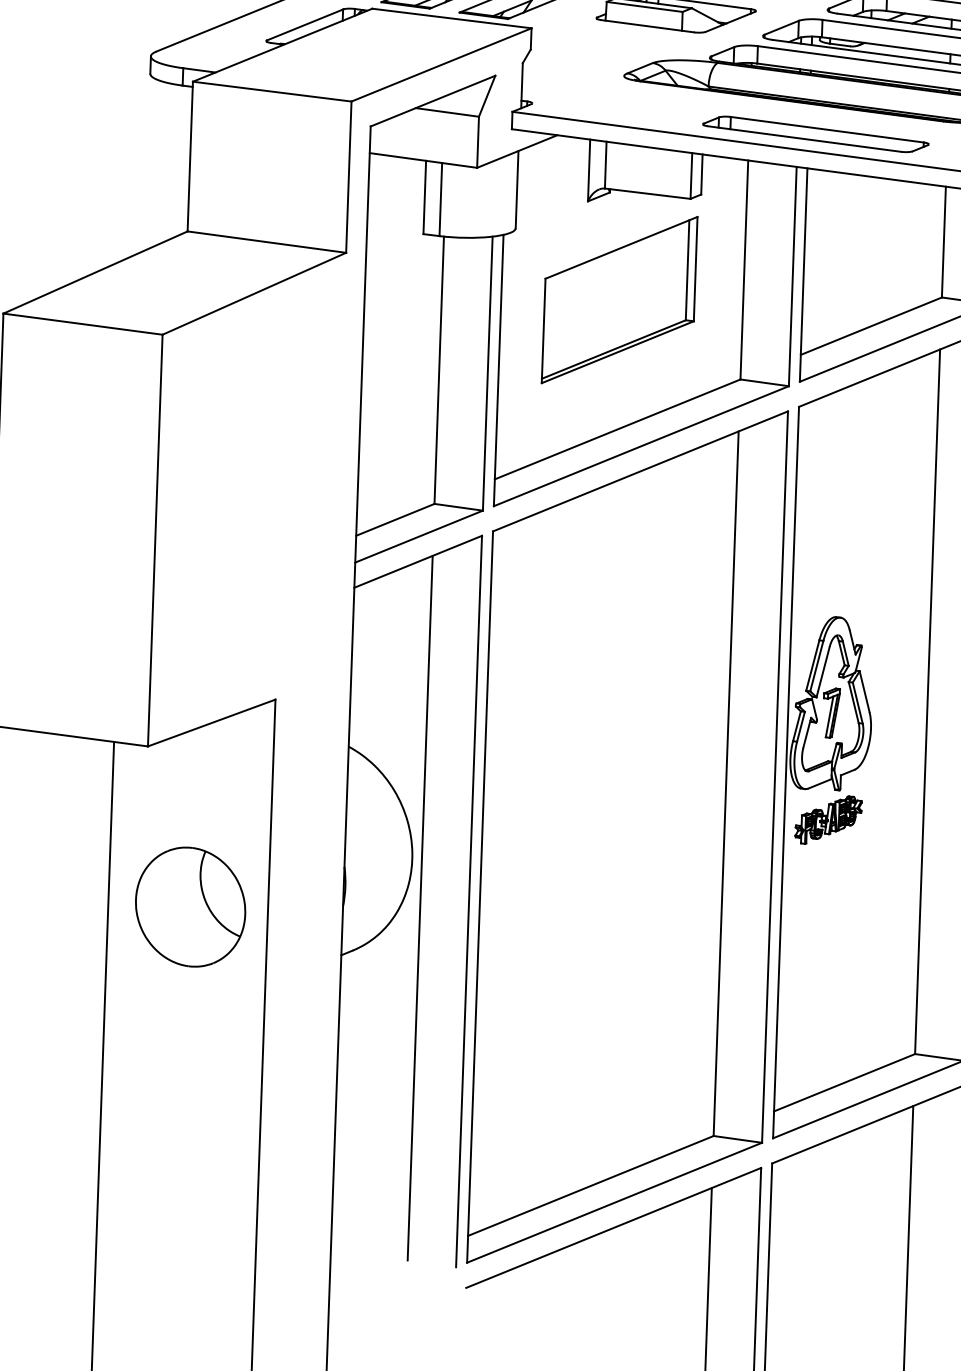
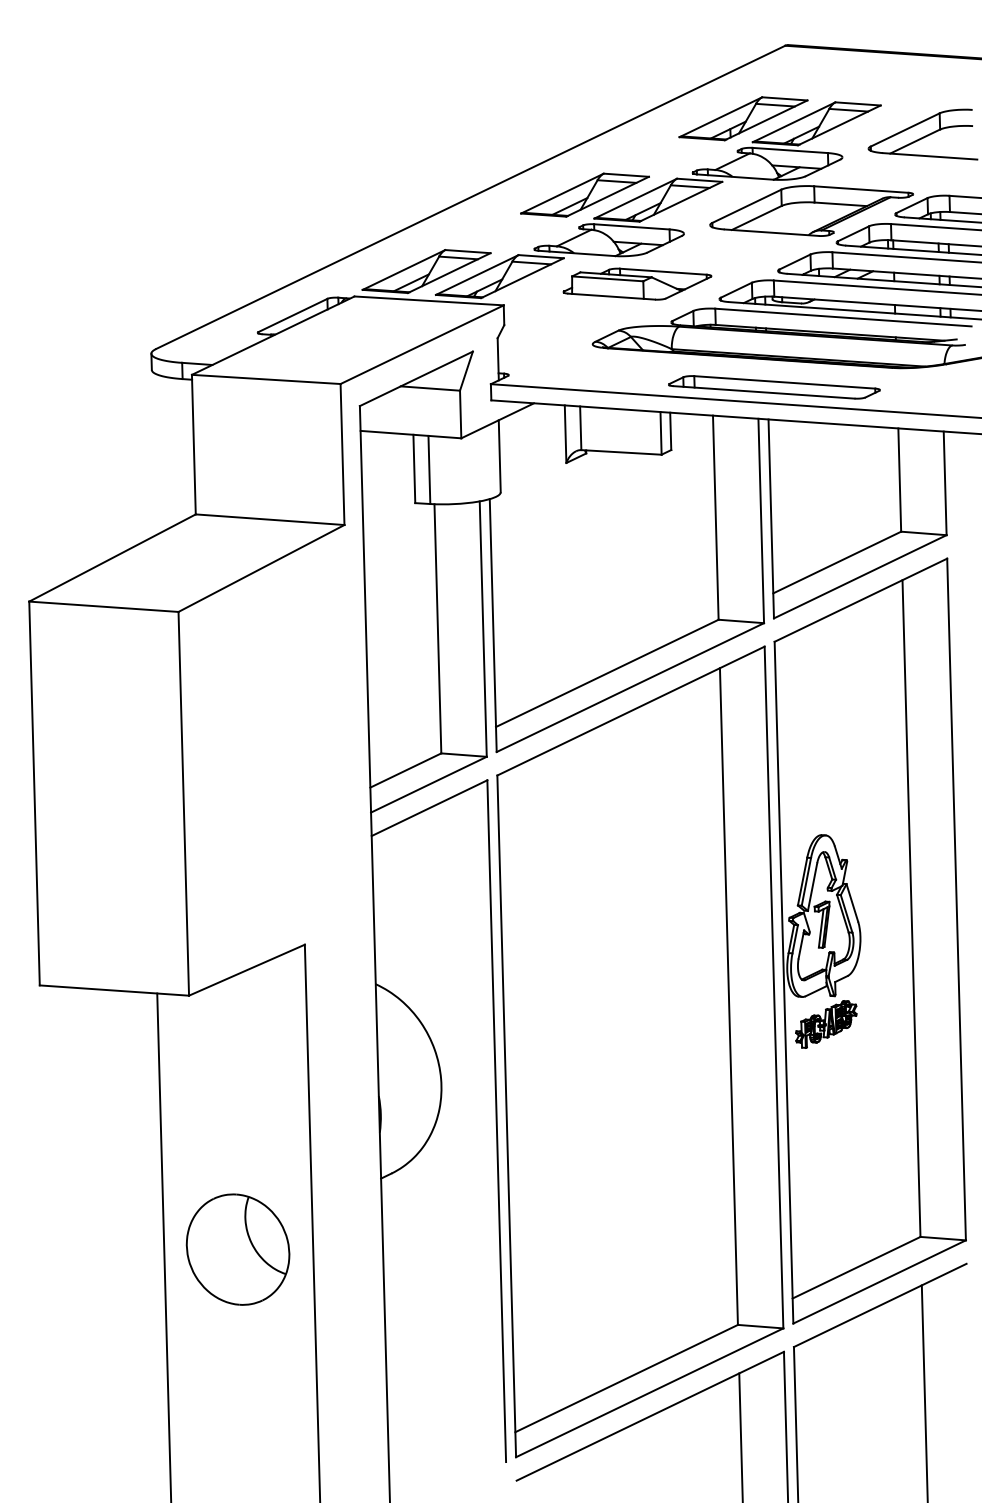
part: (619, 299) -> (601, 552), removed
part: (190, 906) -> (237, 1249), moved
line: (420, 907) -> (451, 1129), removed

